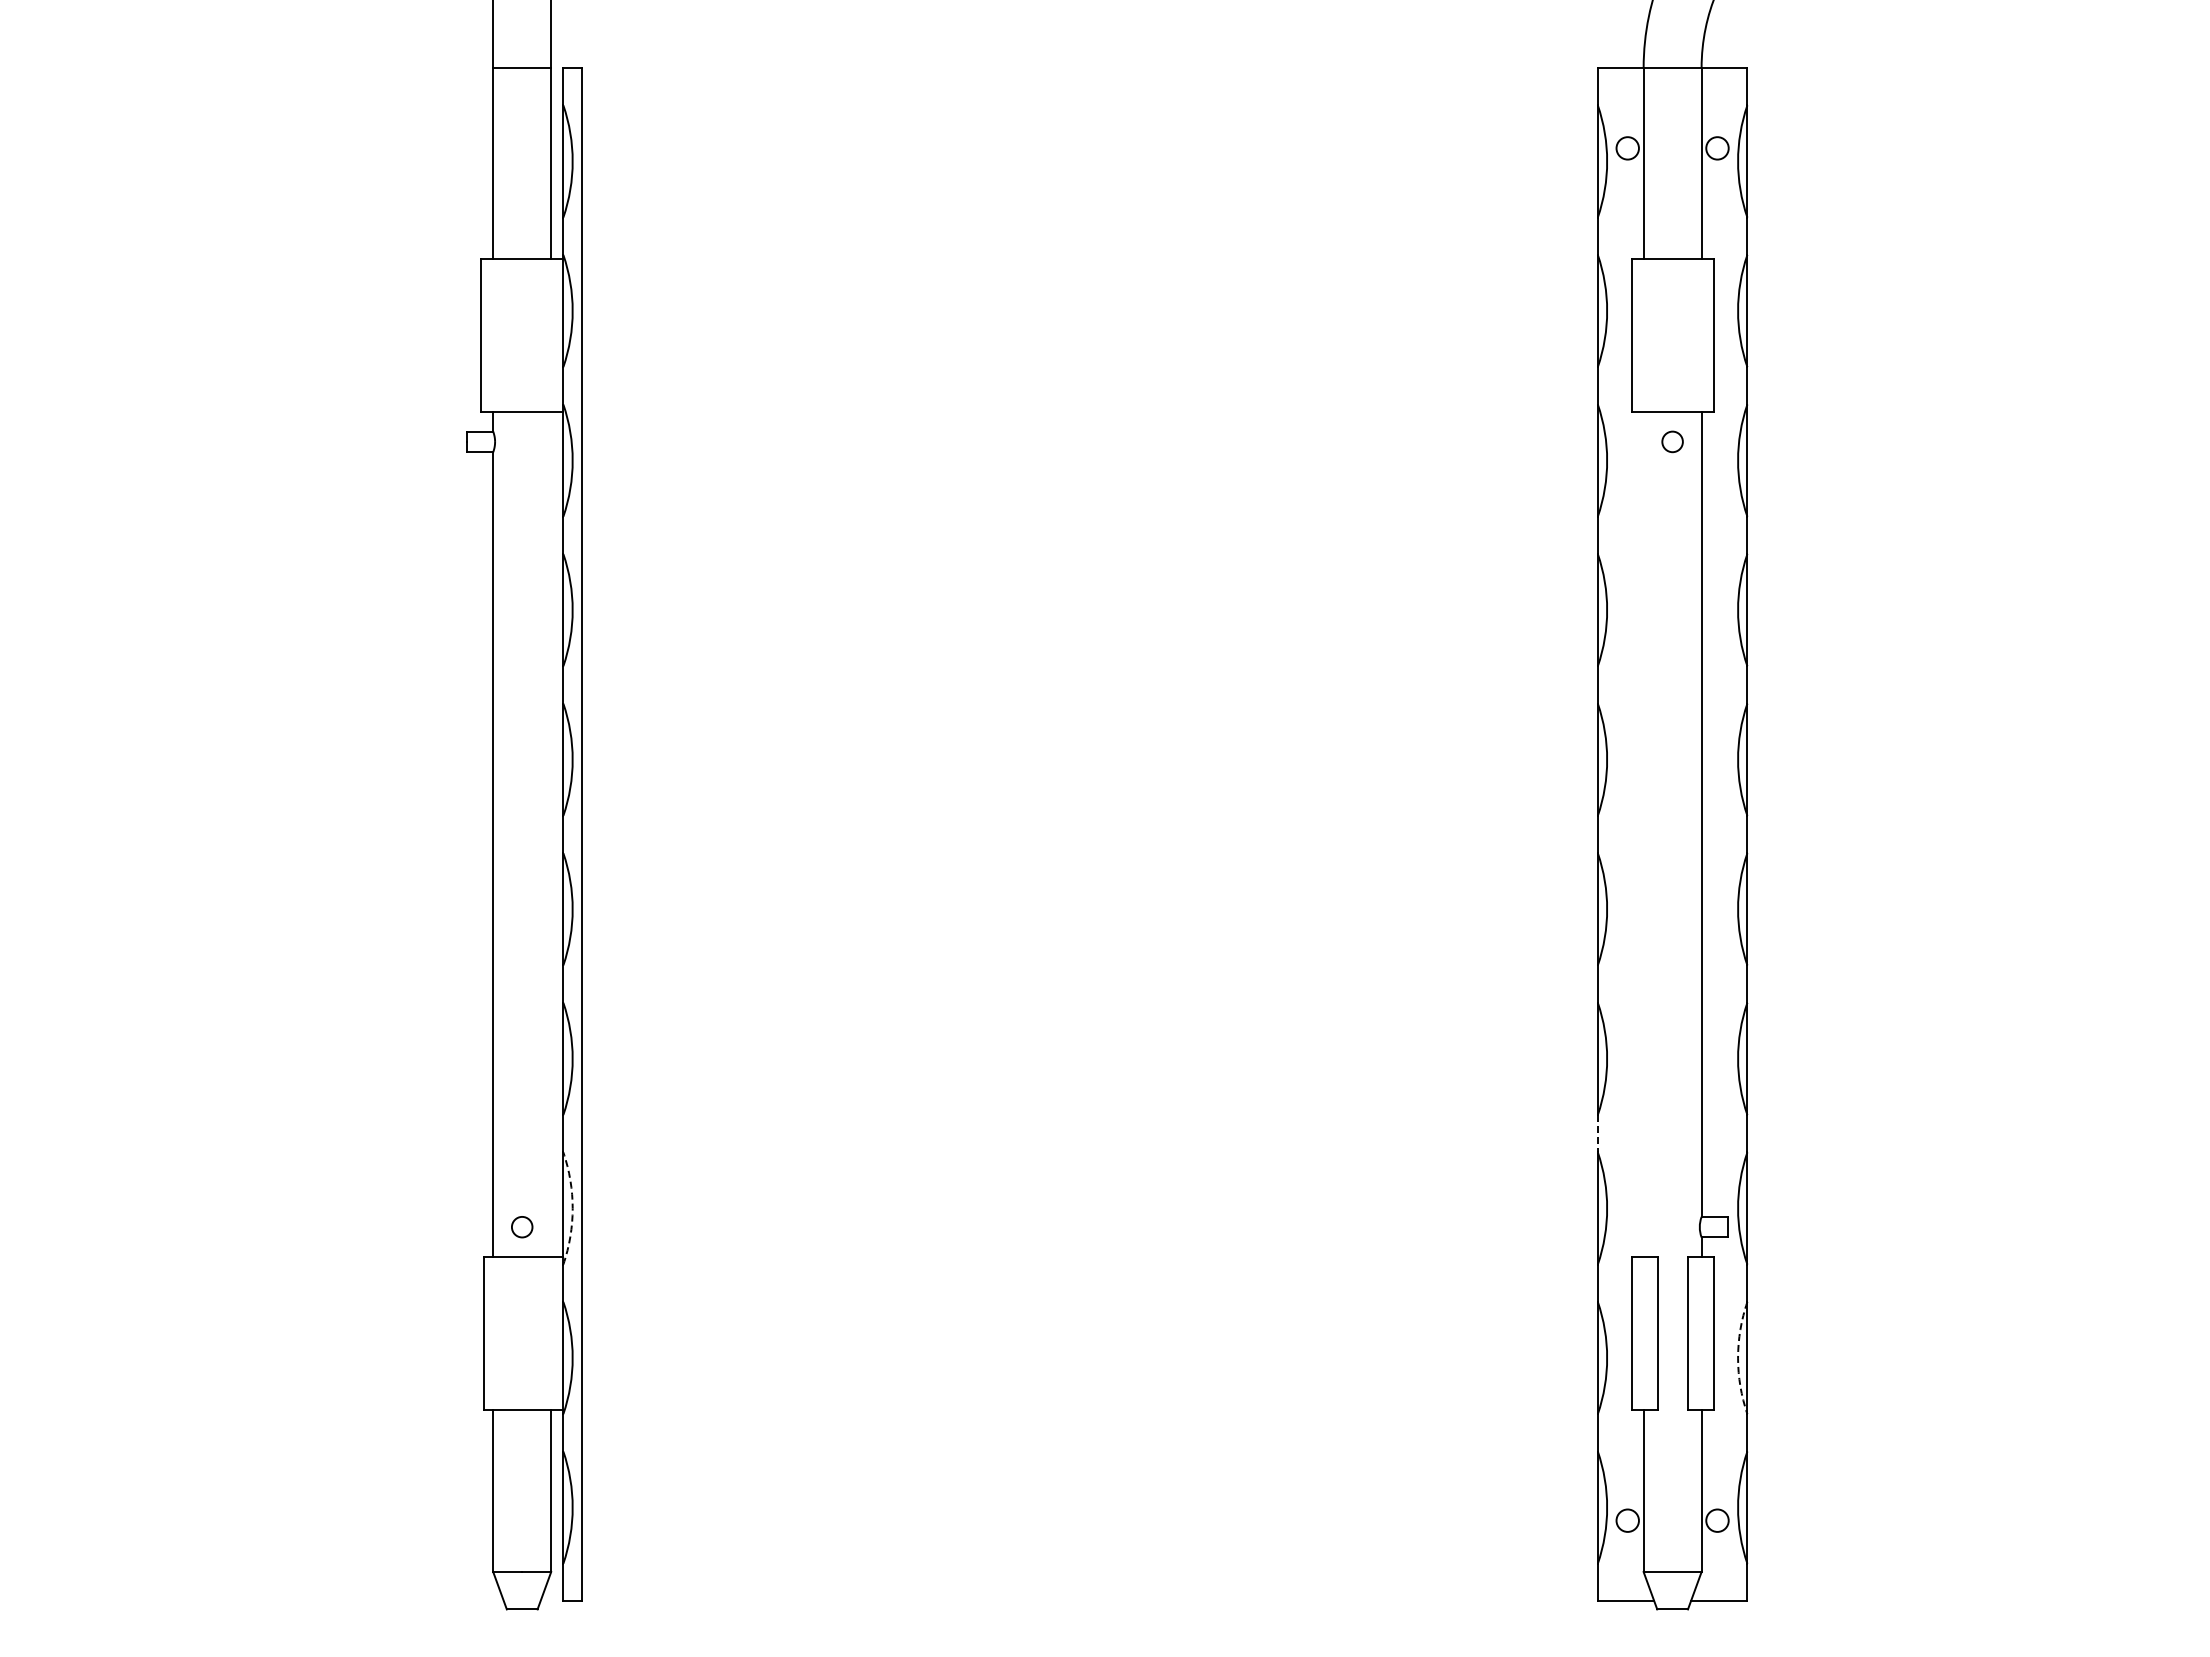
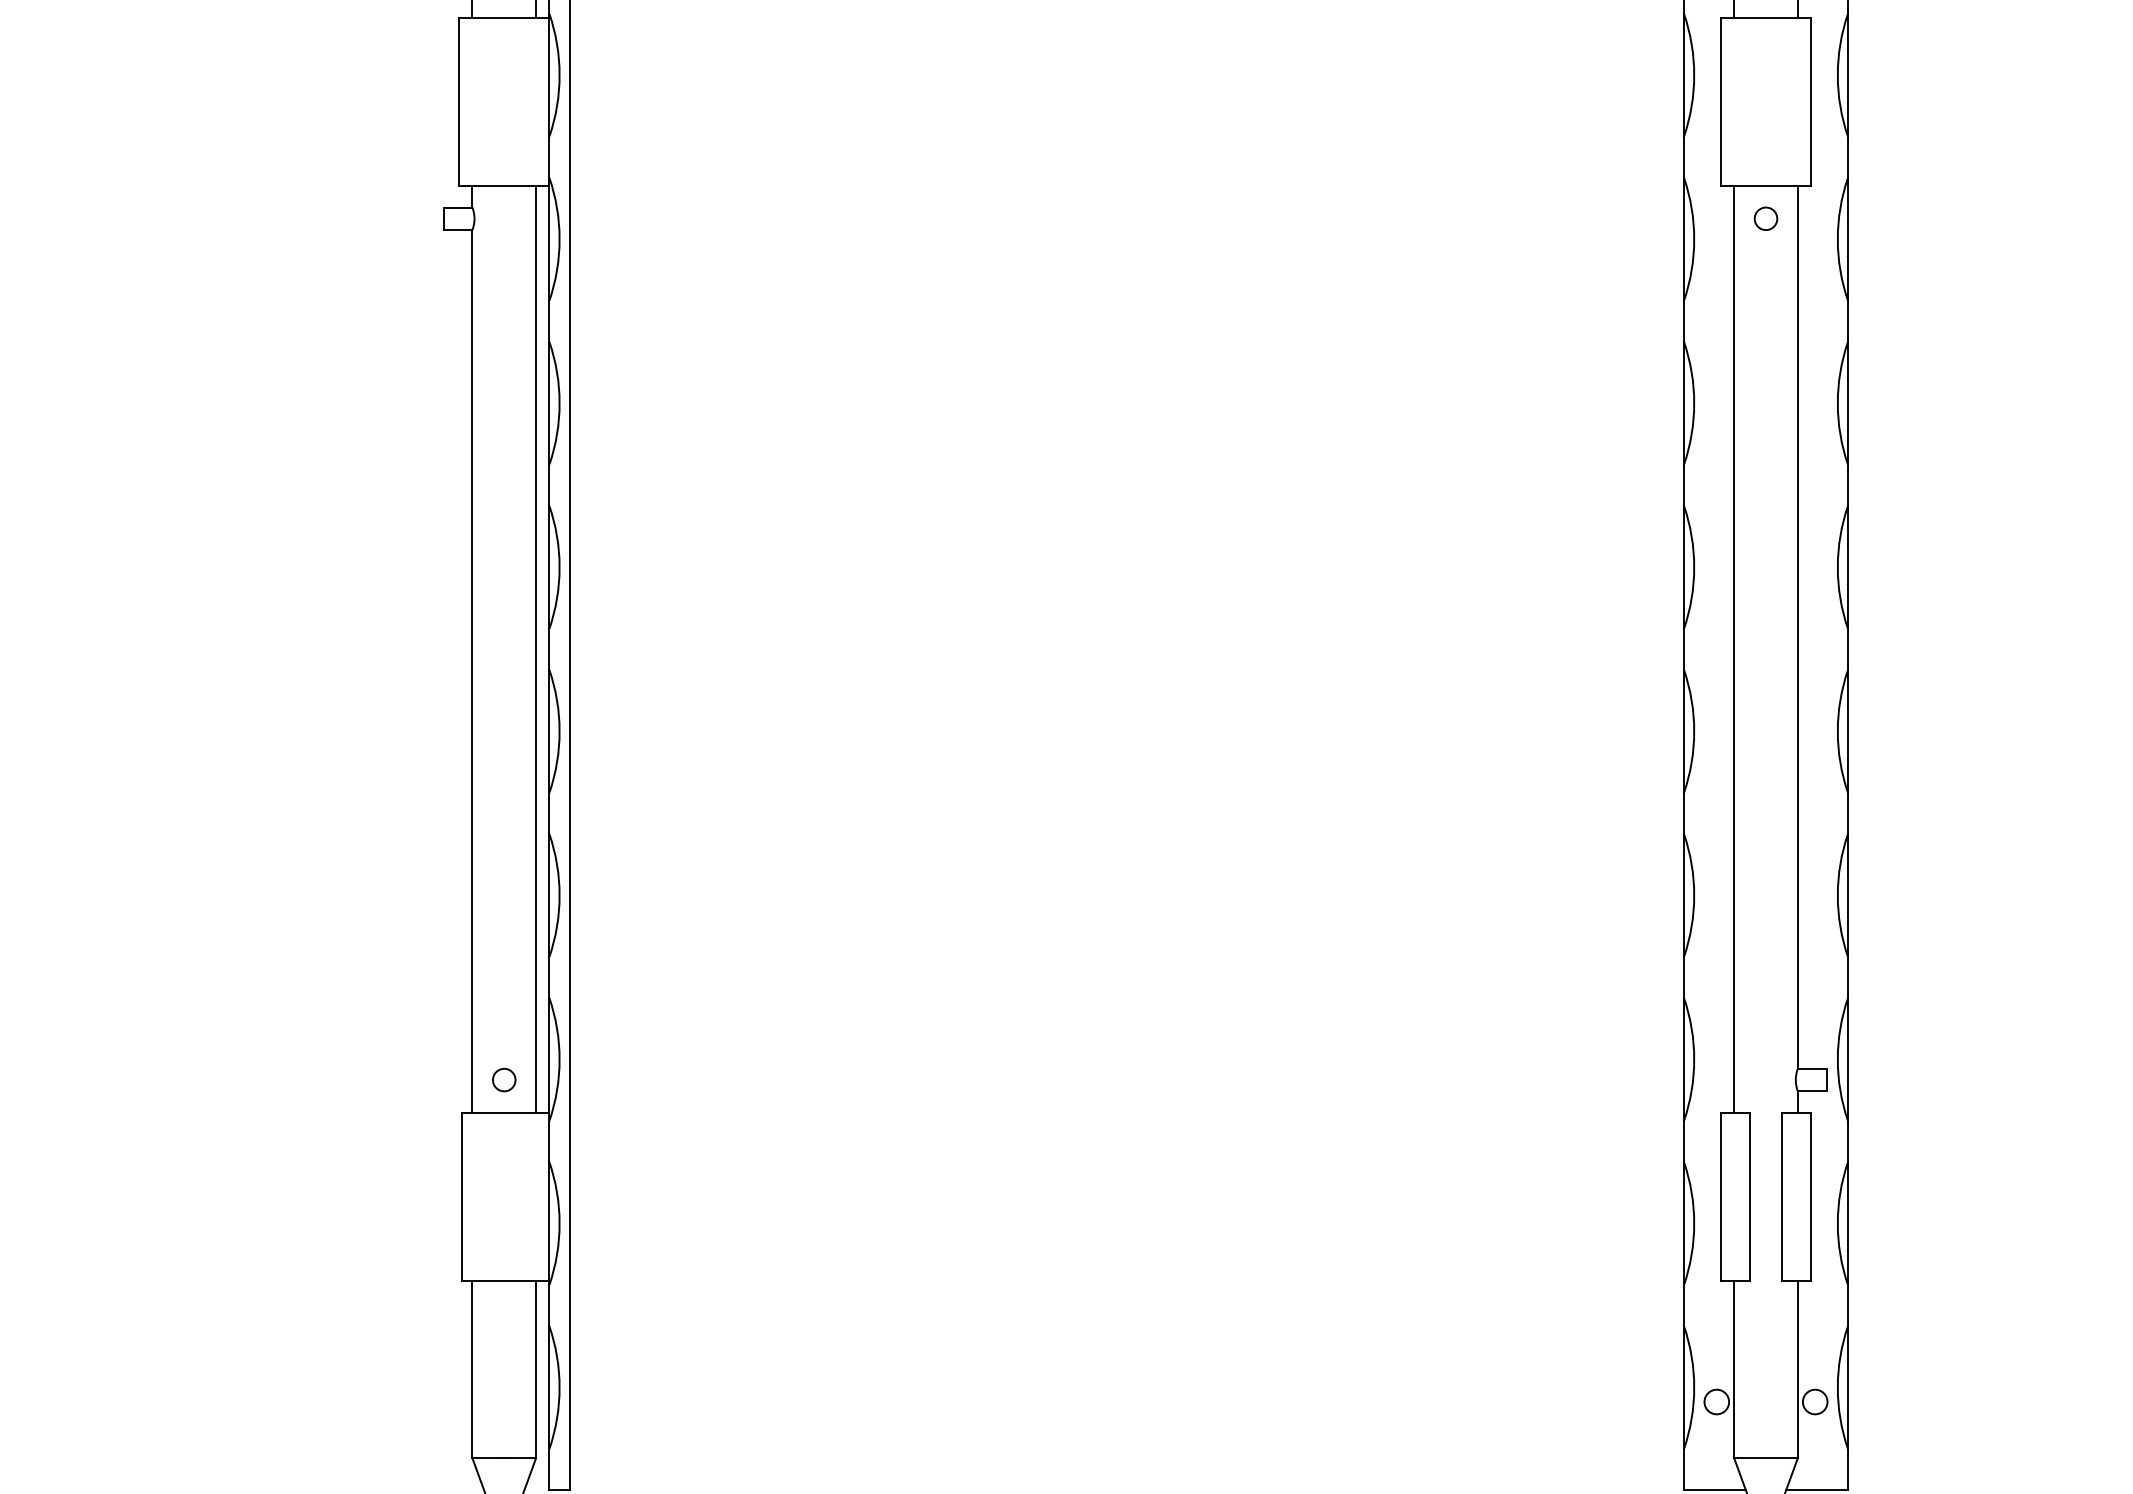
line: (551, 834) -> (536, 649), added
line: (1643, 834) -> (1734, 649), added
line: (1597, 1133) -> (1683, 977), dashed -> solid
arc: (572, 1208) -> (559, 1059), dashed -> solid
arc: (1738, 1358) -> (1838, 1224), dashed -> solid

